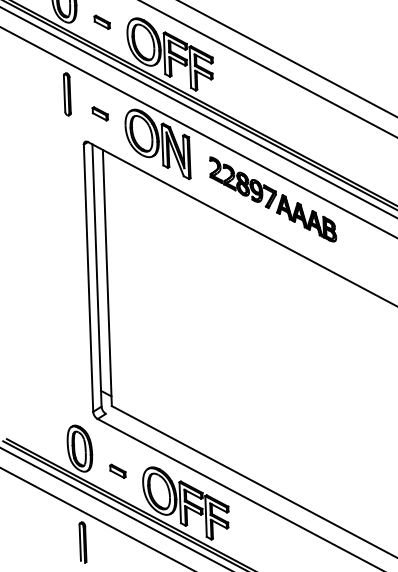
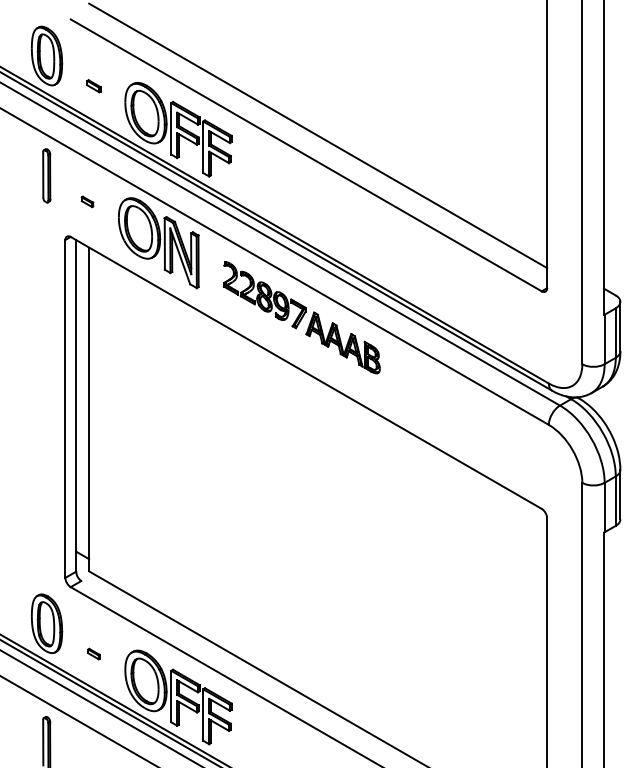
part: (101, 21) -> (93, 85), size x0.7
part: (100, 113) -> (87, 201), size x0.6
part: (117, 470) -> (93, 653), size x0.6

